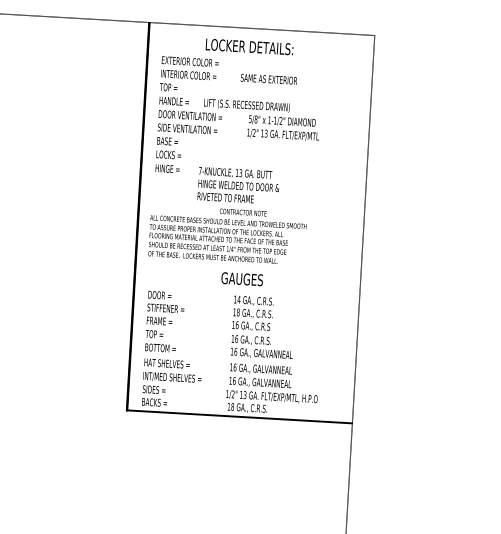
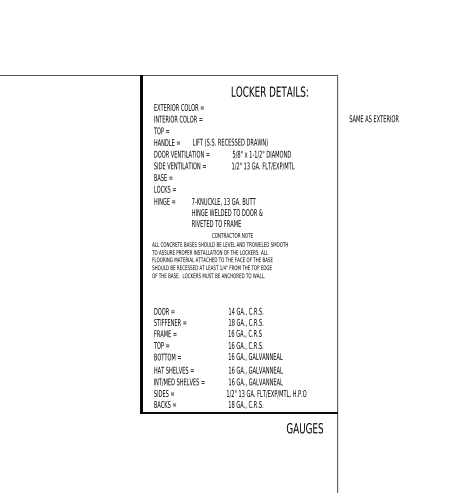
text: (249, 46) -> (269, 91), moved
text: (268, 79) -> (373, 118), moved
text: (241, 279) -> (304, 428), moved

